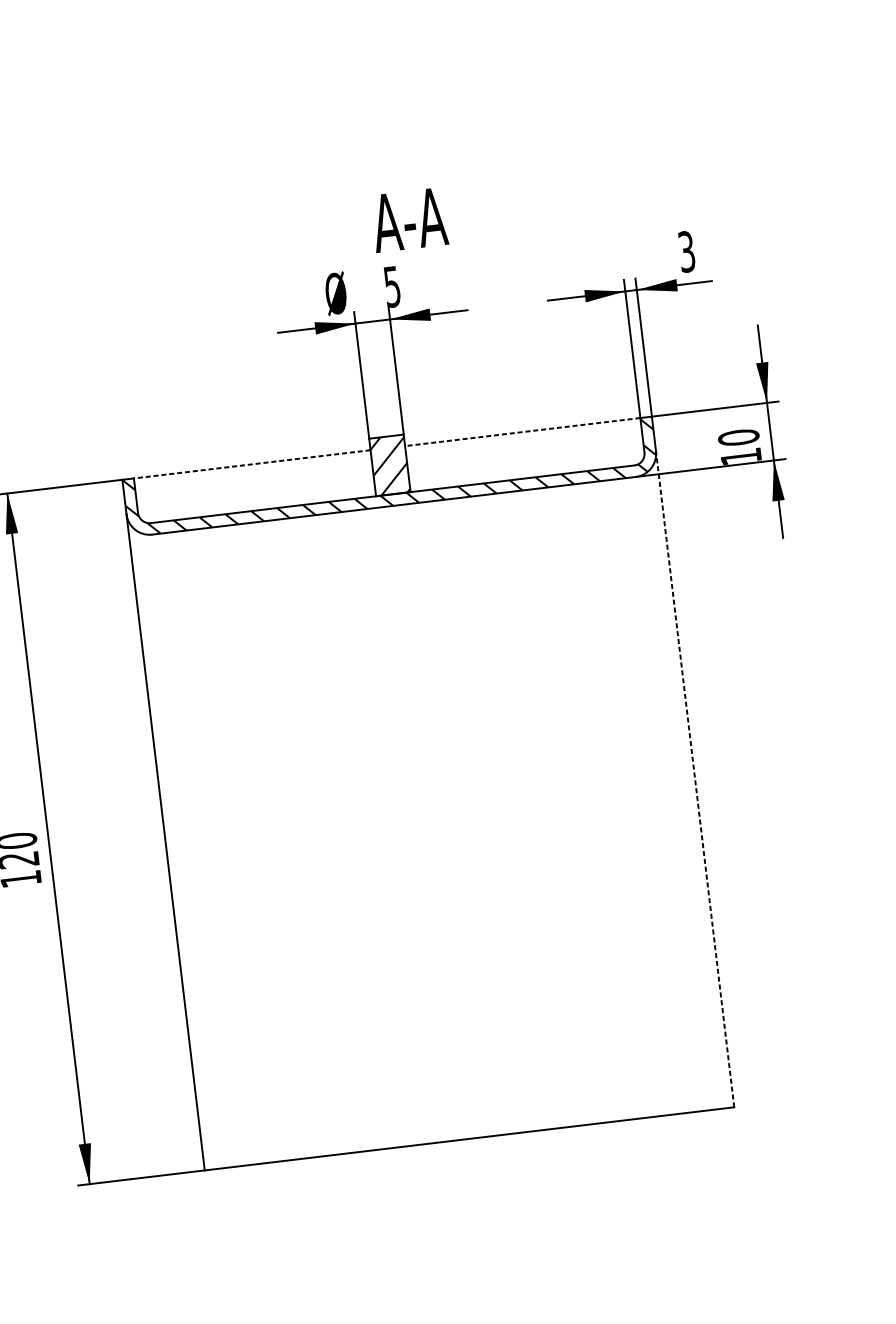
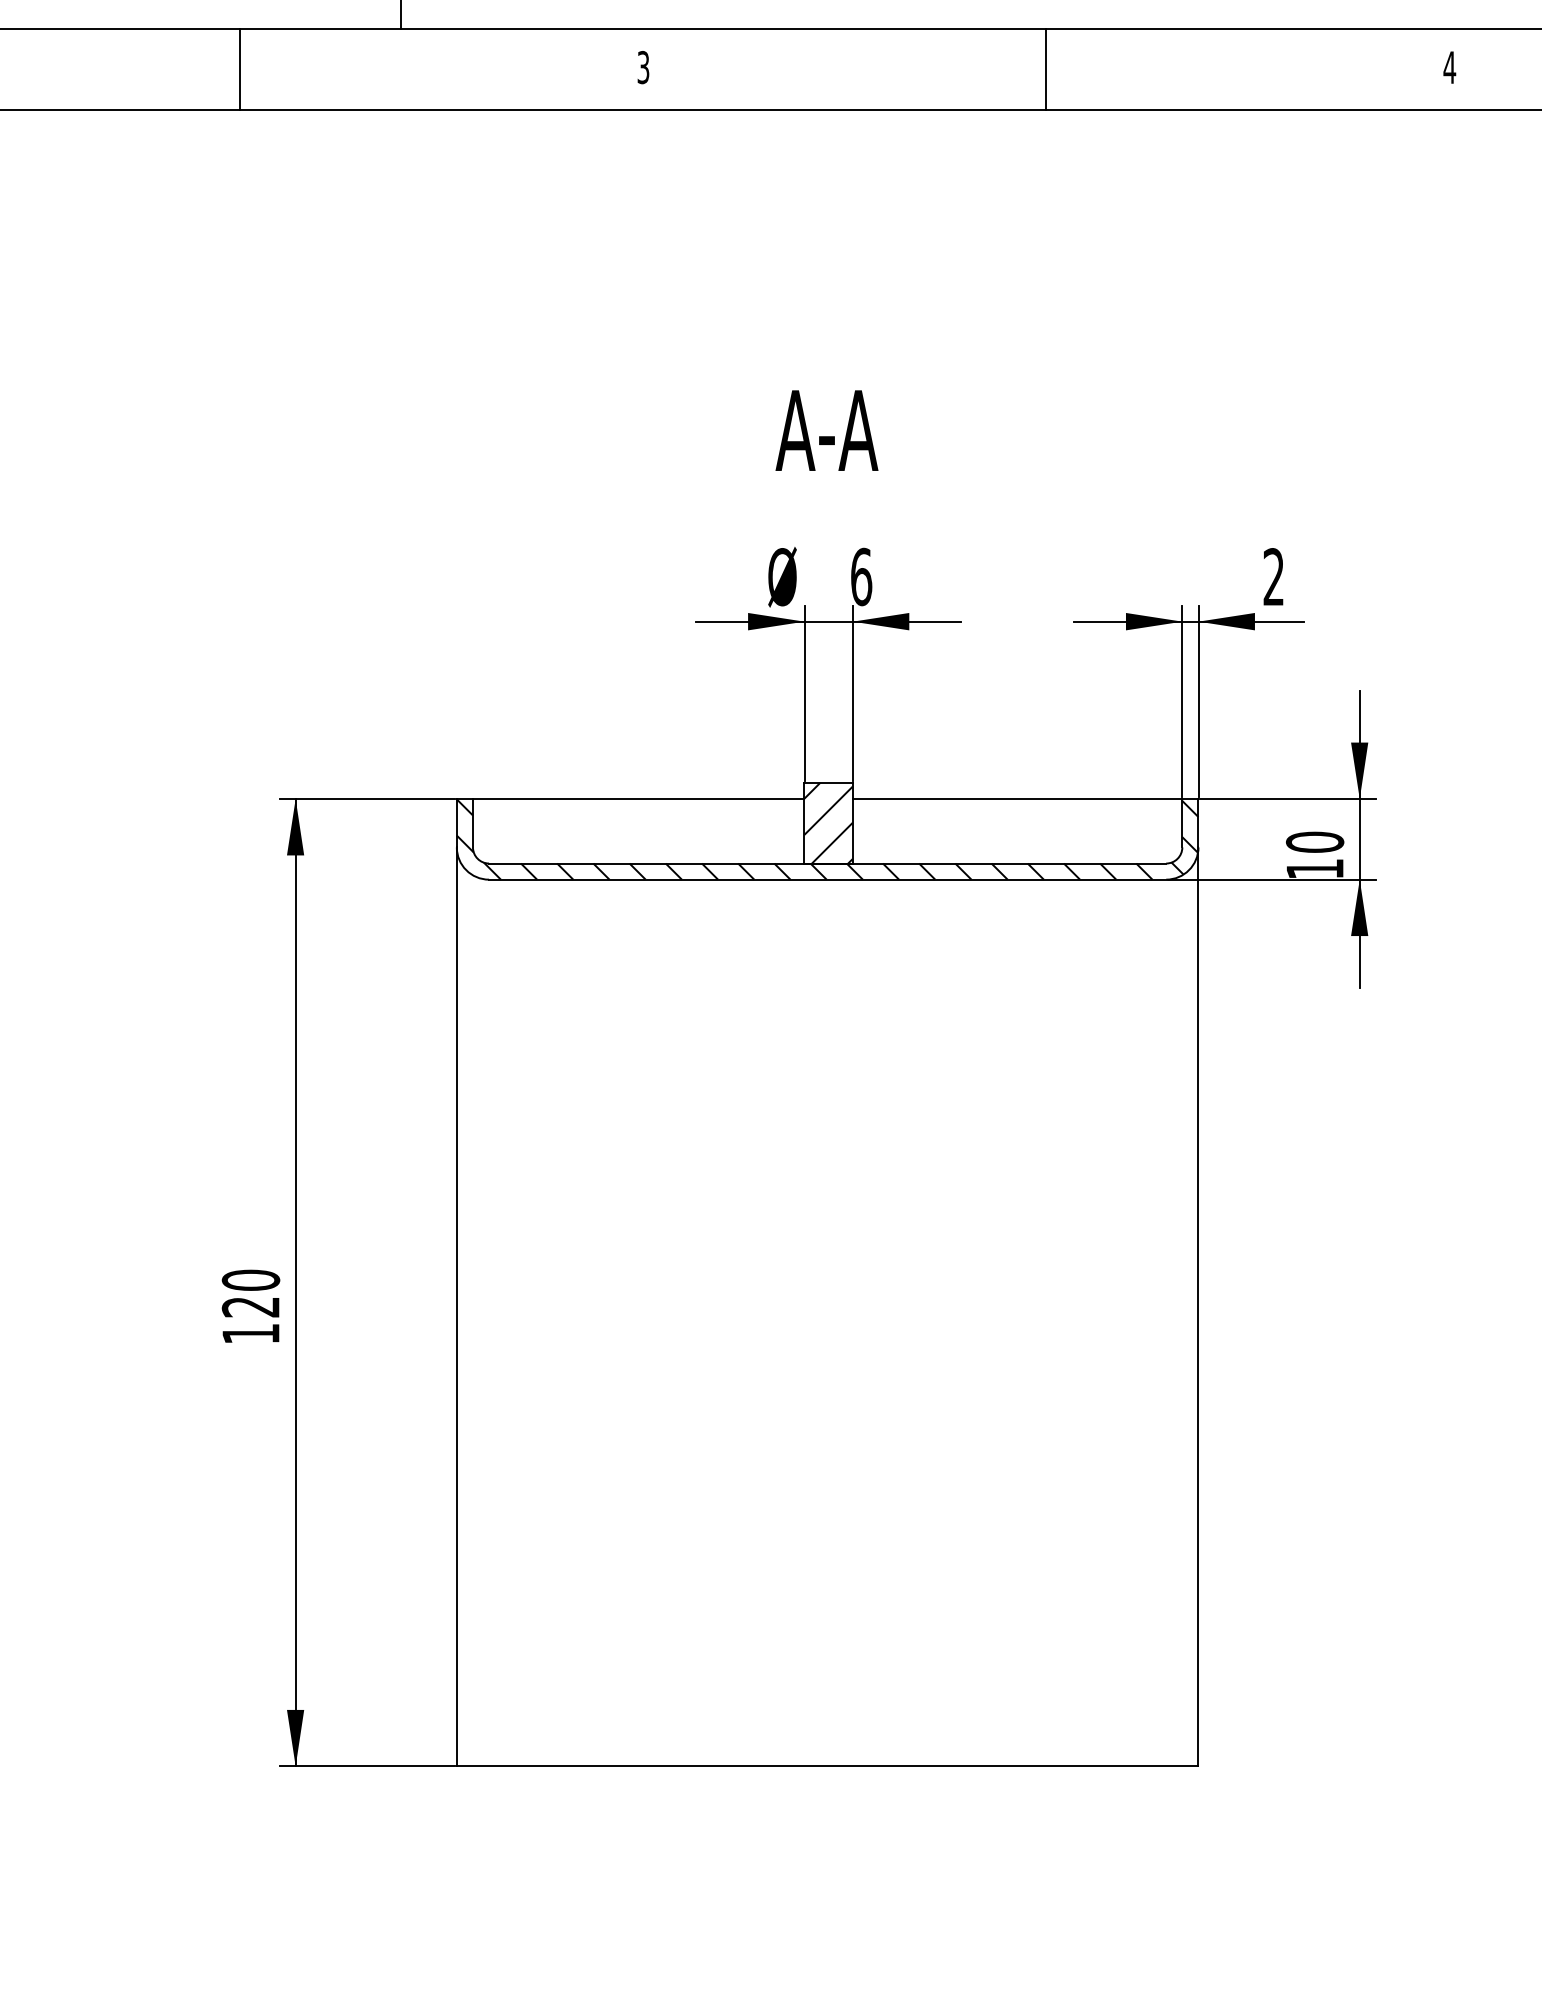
text: (409, 220) -> (826, 430), moved
text: (686, 252) -> (1273, 577), 3 -> 2
text: (392, 286) -> (861, 576), 5 -> 6
line: (522, 432) -> (1017, 799), dashed -> solid
line: (252, 464) -> (638, 799), dashed -> solid
line: (695, 778) -> (1198, 1306), dashed -> solid

